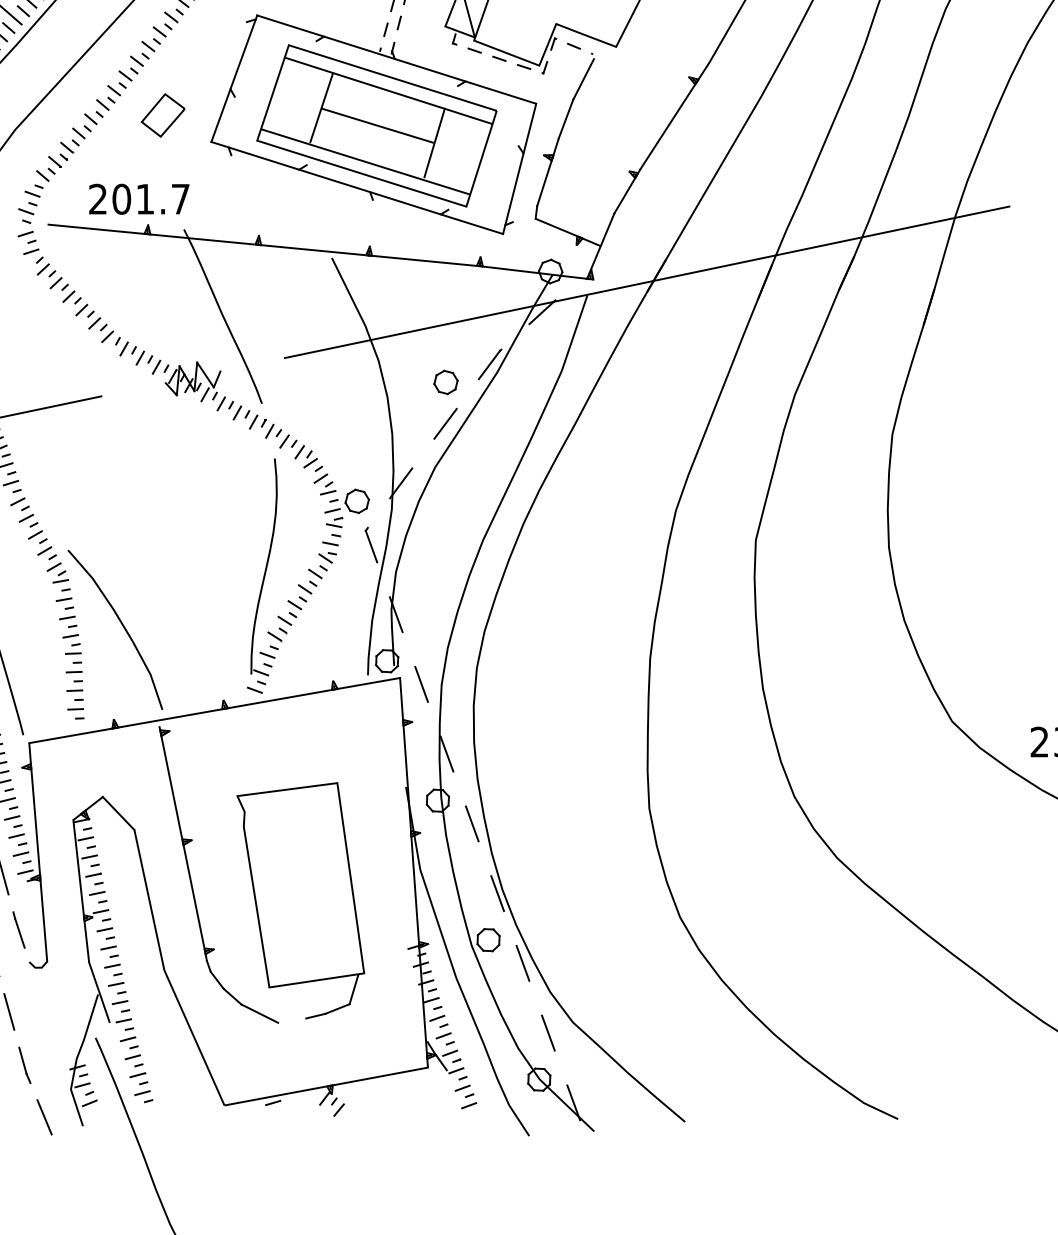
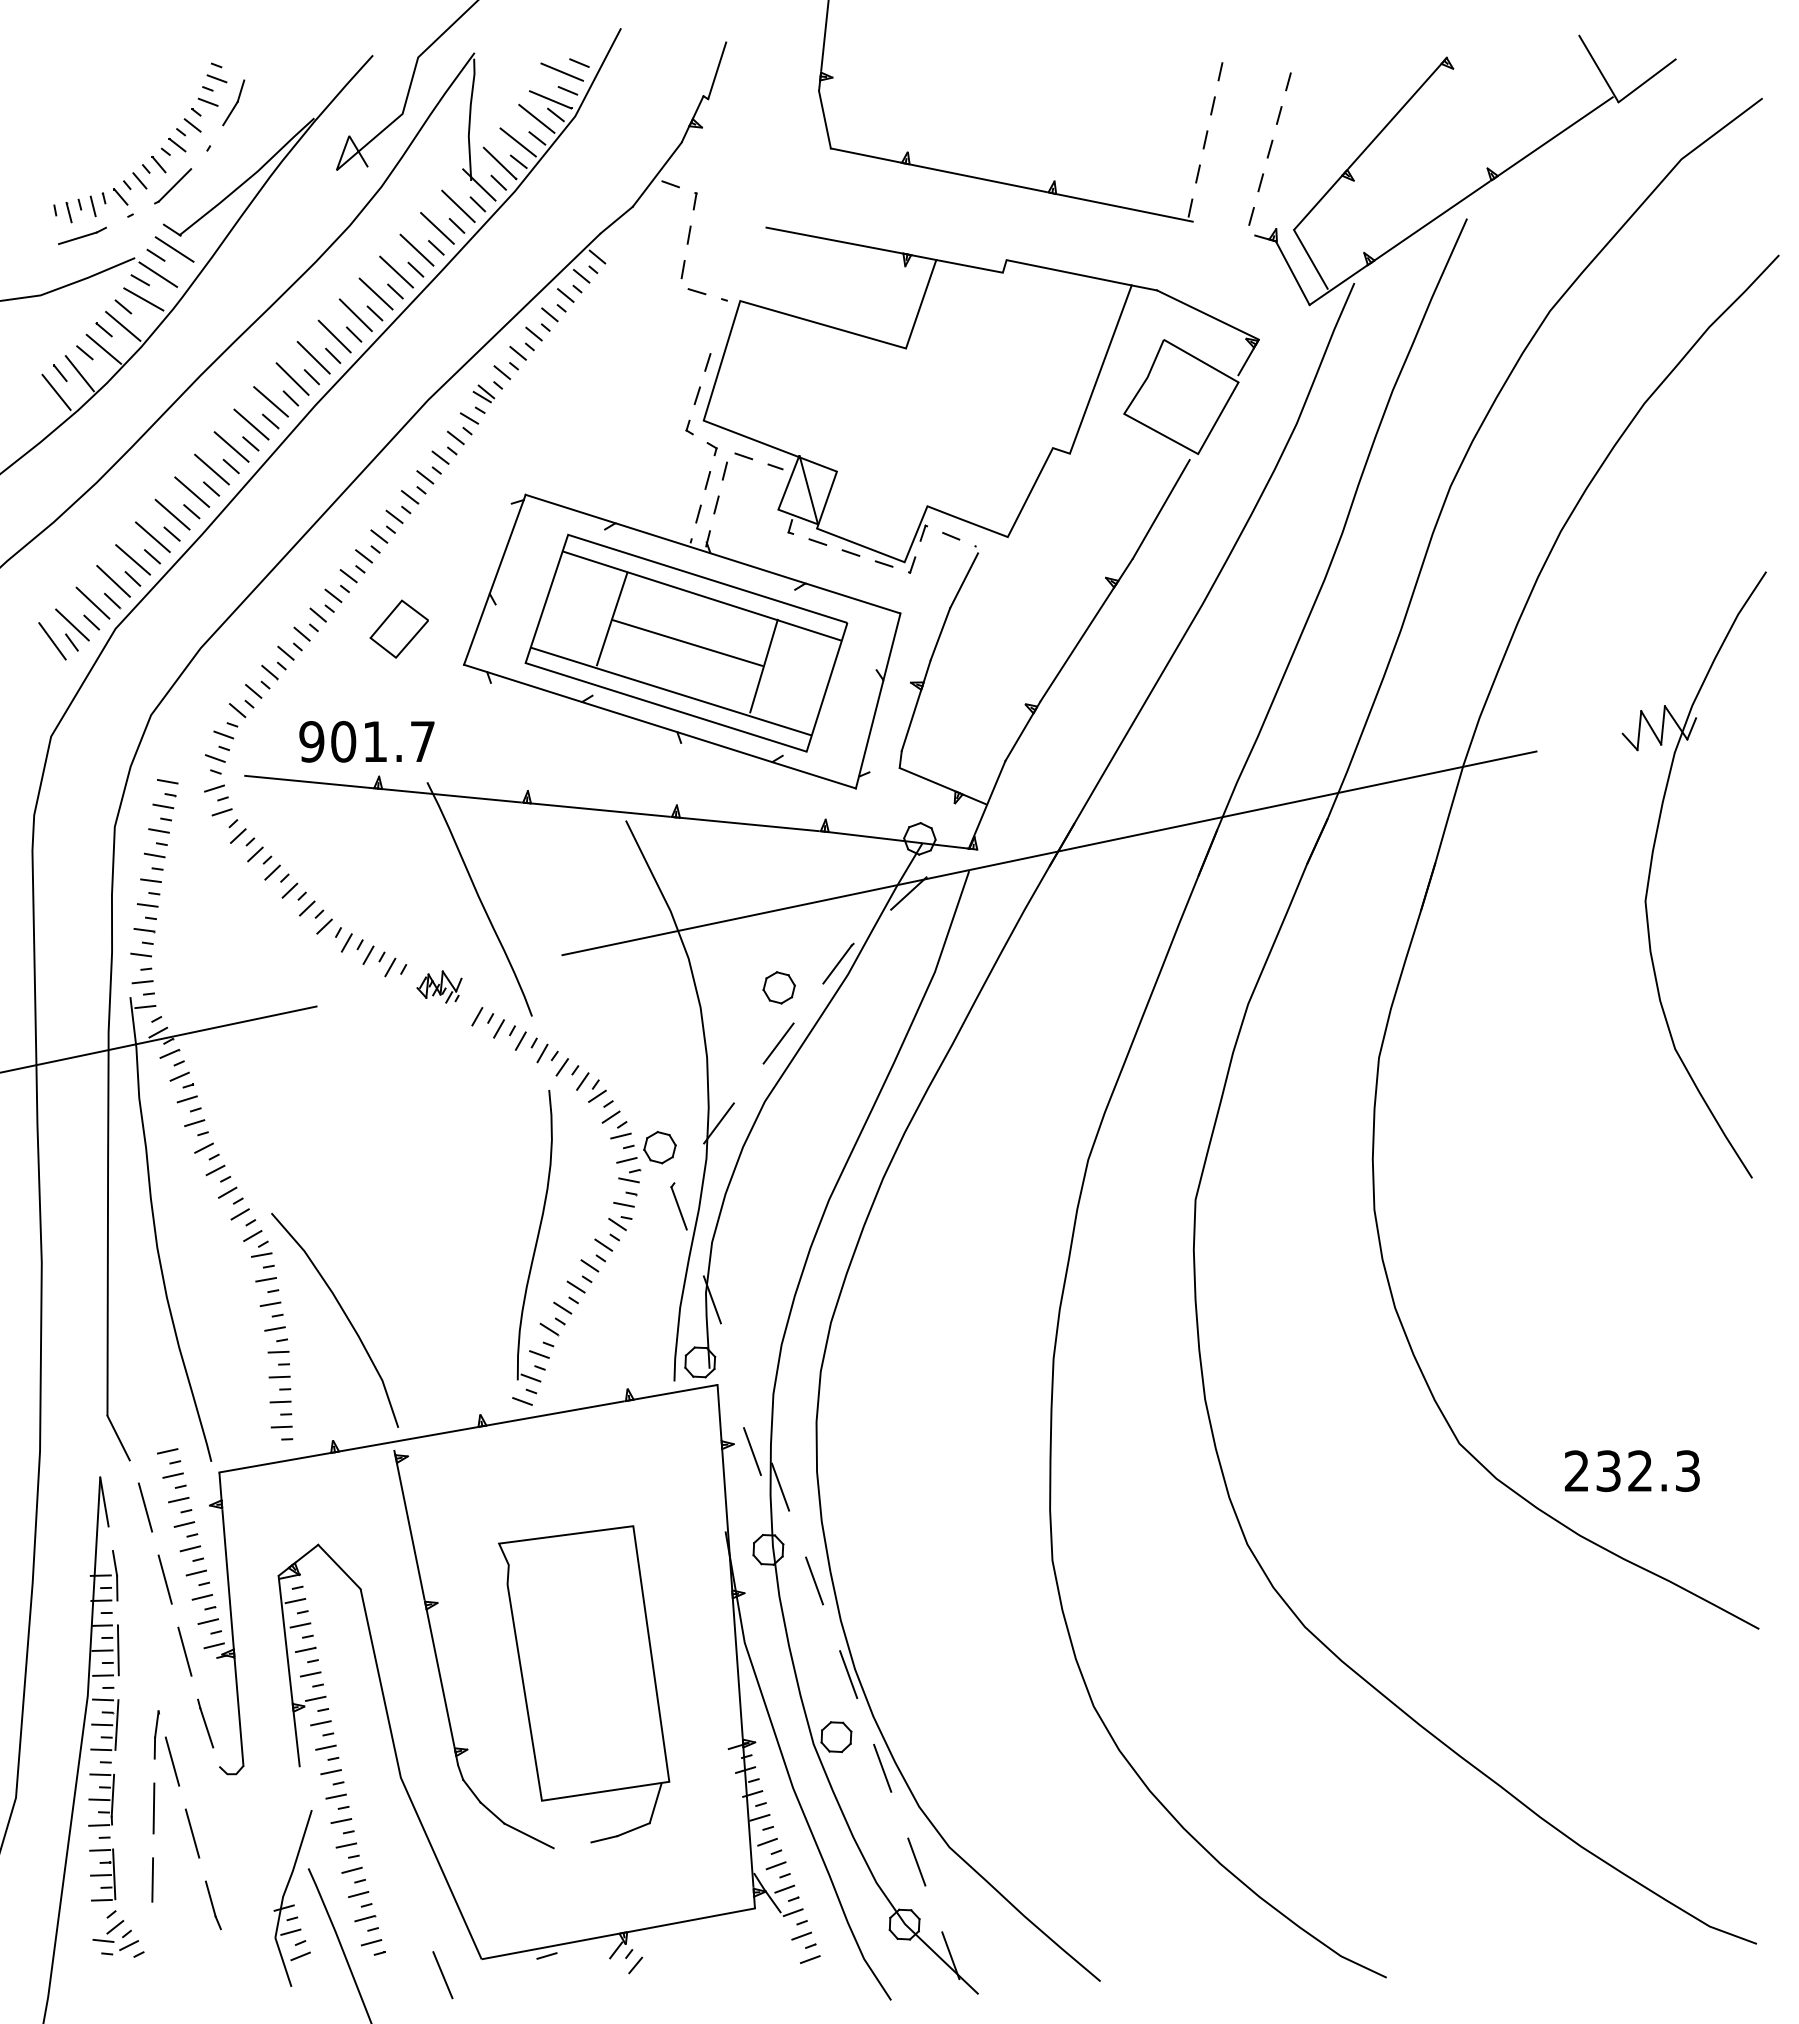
text: (97, 199) -> (311, 741), 201.7 -> 901.7
part: (193, 381) -> (439, 986), size x0.6
line: (421, 684) -> (752, 1451), moved
line: (99, 992) -> (313, 1807), removed
line: (44, 1117) -> (442, 1975), moved

